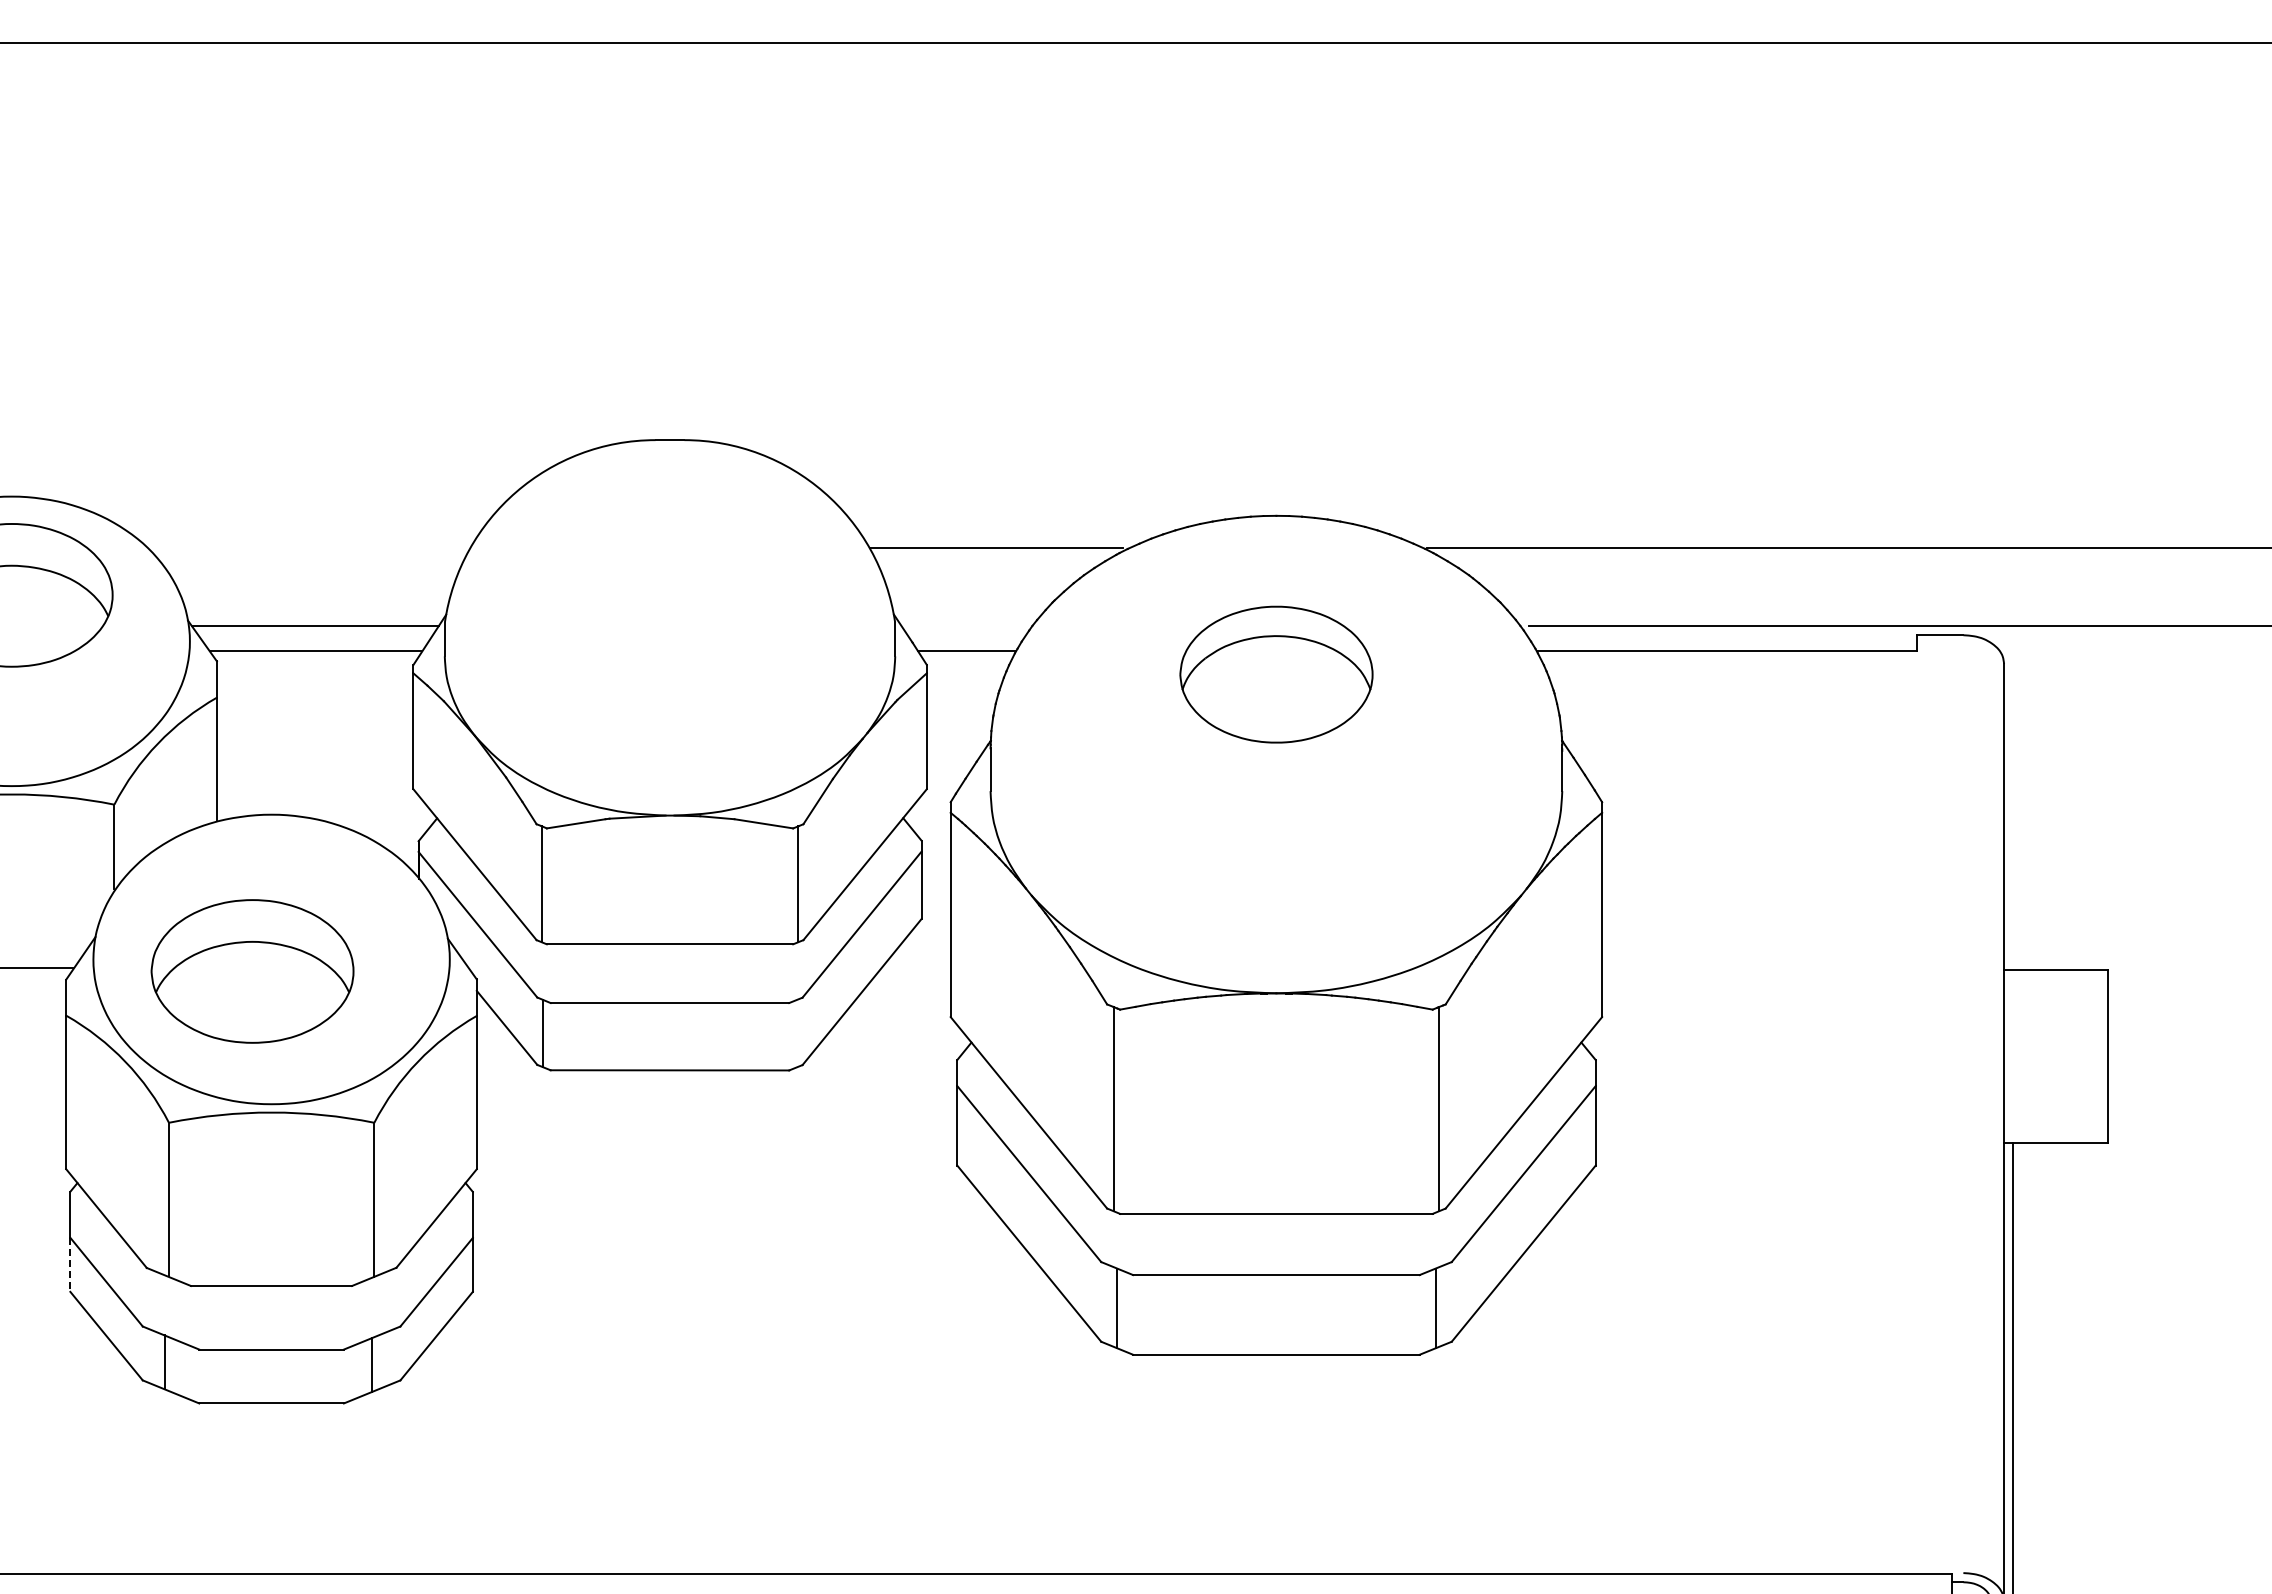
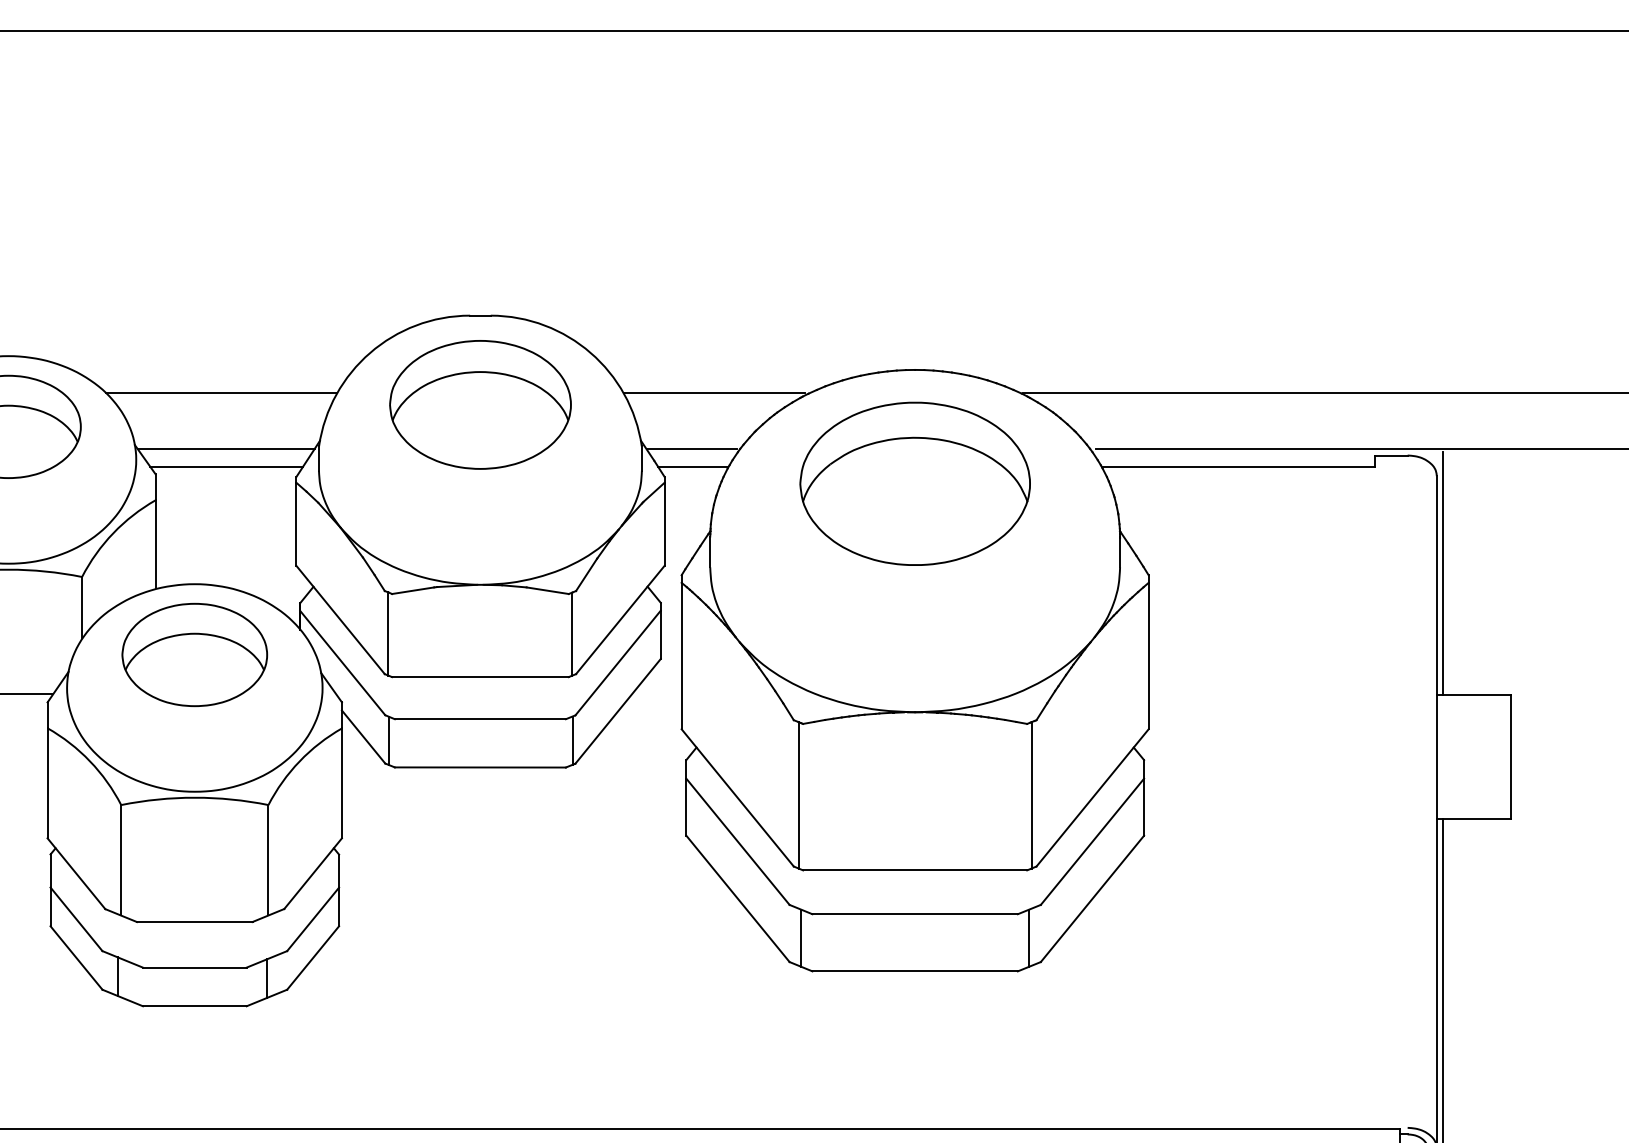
line: (309, 548) -> (221, 393), added
part: (670, 564) -> (480, 404), added
line: (964, 626) -> (691, 449), added
part: (1276, 674) -> (915, 483), size x1.67
line: (2012, 799) -> (1442, 573), added
part: (252, 971) -> (194, 655), moved
line: (799, 1032) -> (573, 740), added
line: (70, 1265) -> (50, 907), dashed -> solid

